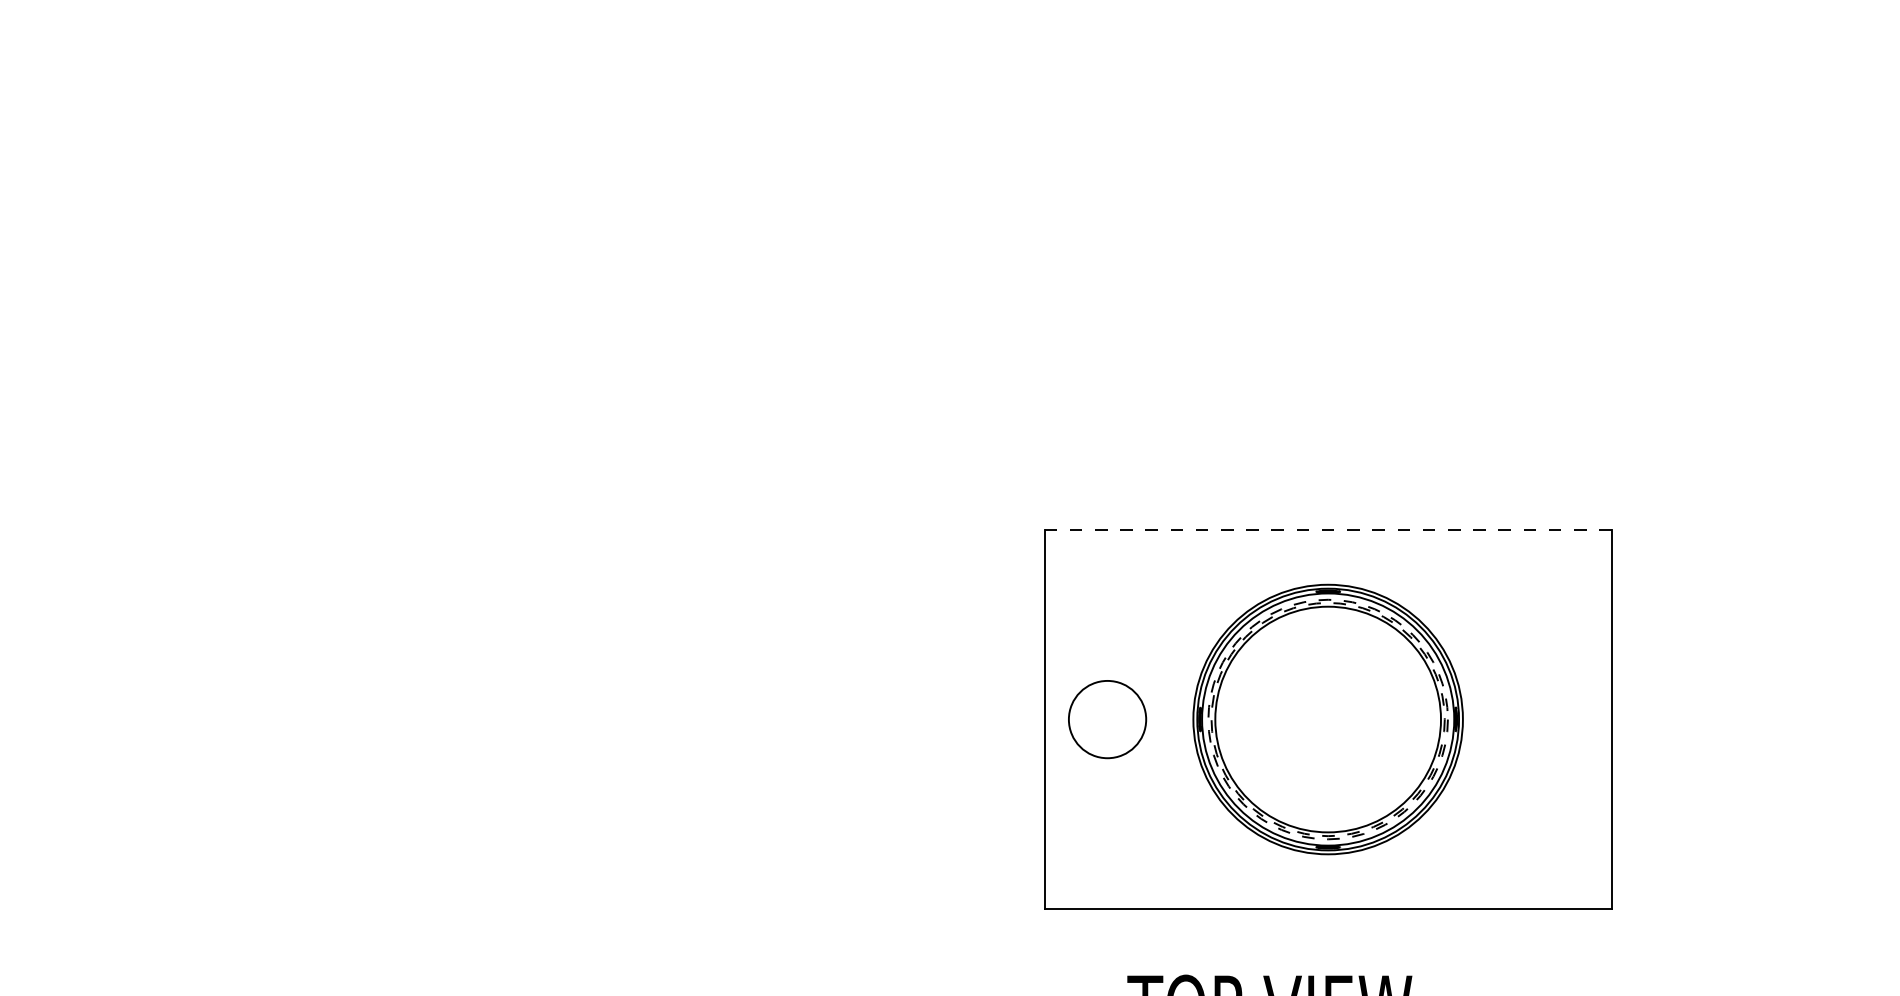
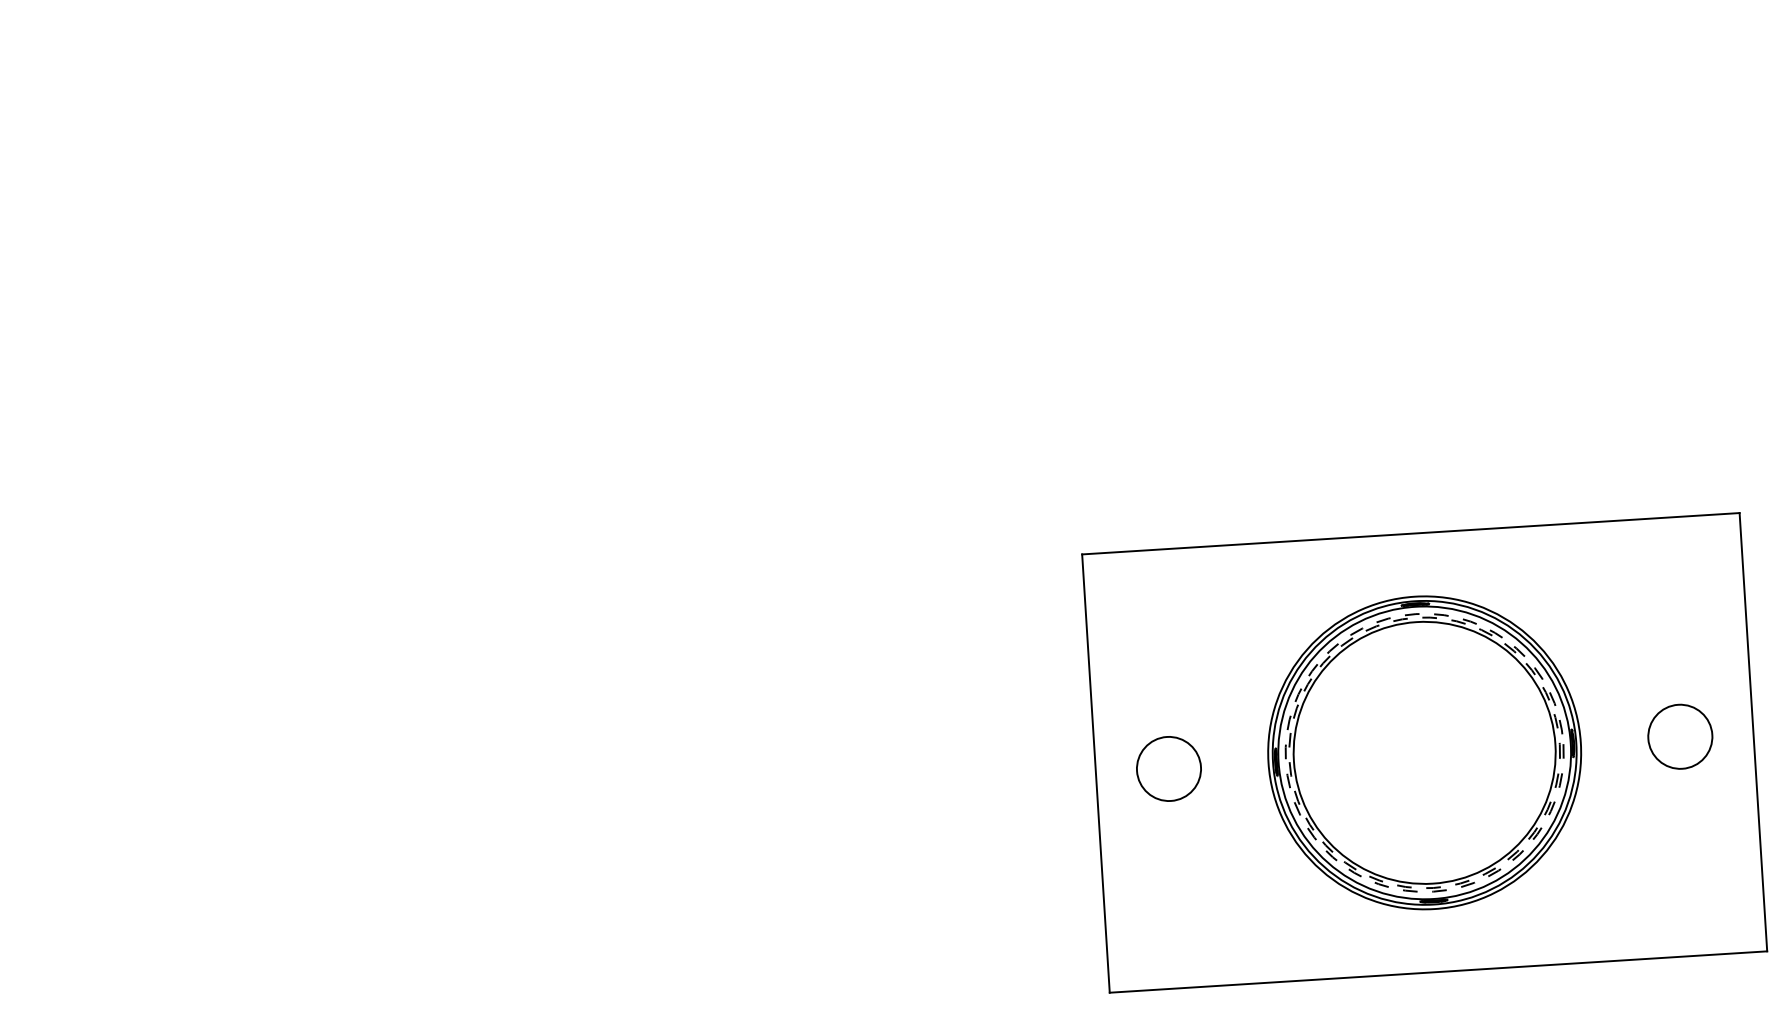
line: (1328, 530) -> (1411, 533), dashed -> solid
circle: (1107, 719) -> (1168, 768), size x0.71
circle: (1548, 719) -> (1680, 736), added

